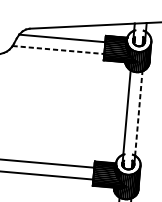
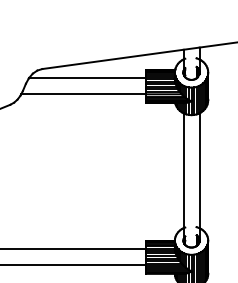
line: (59, 50) -> (84, 94), dashed -> solid
line: (138, 113) -> (199, 170), dashed -> solid

